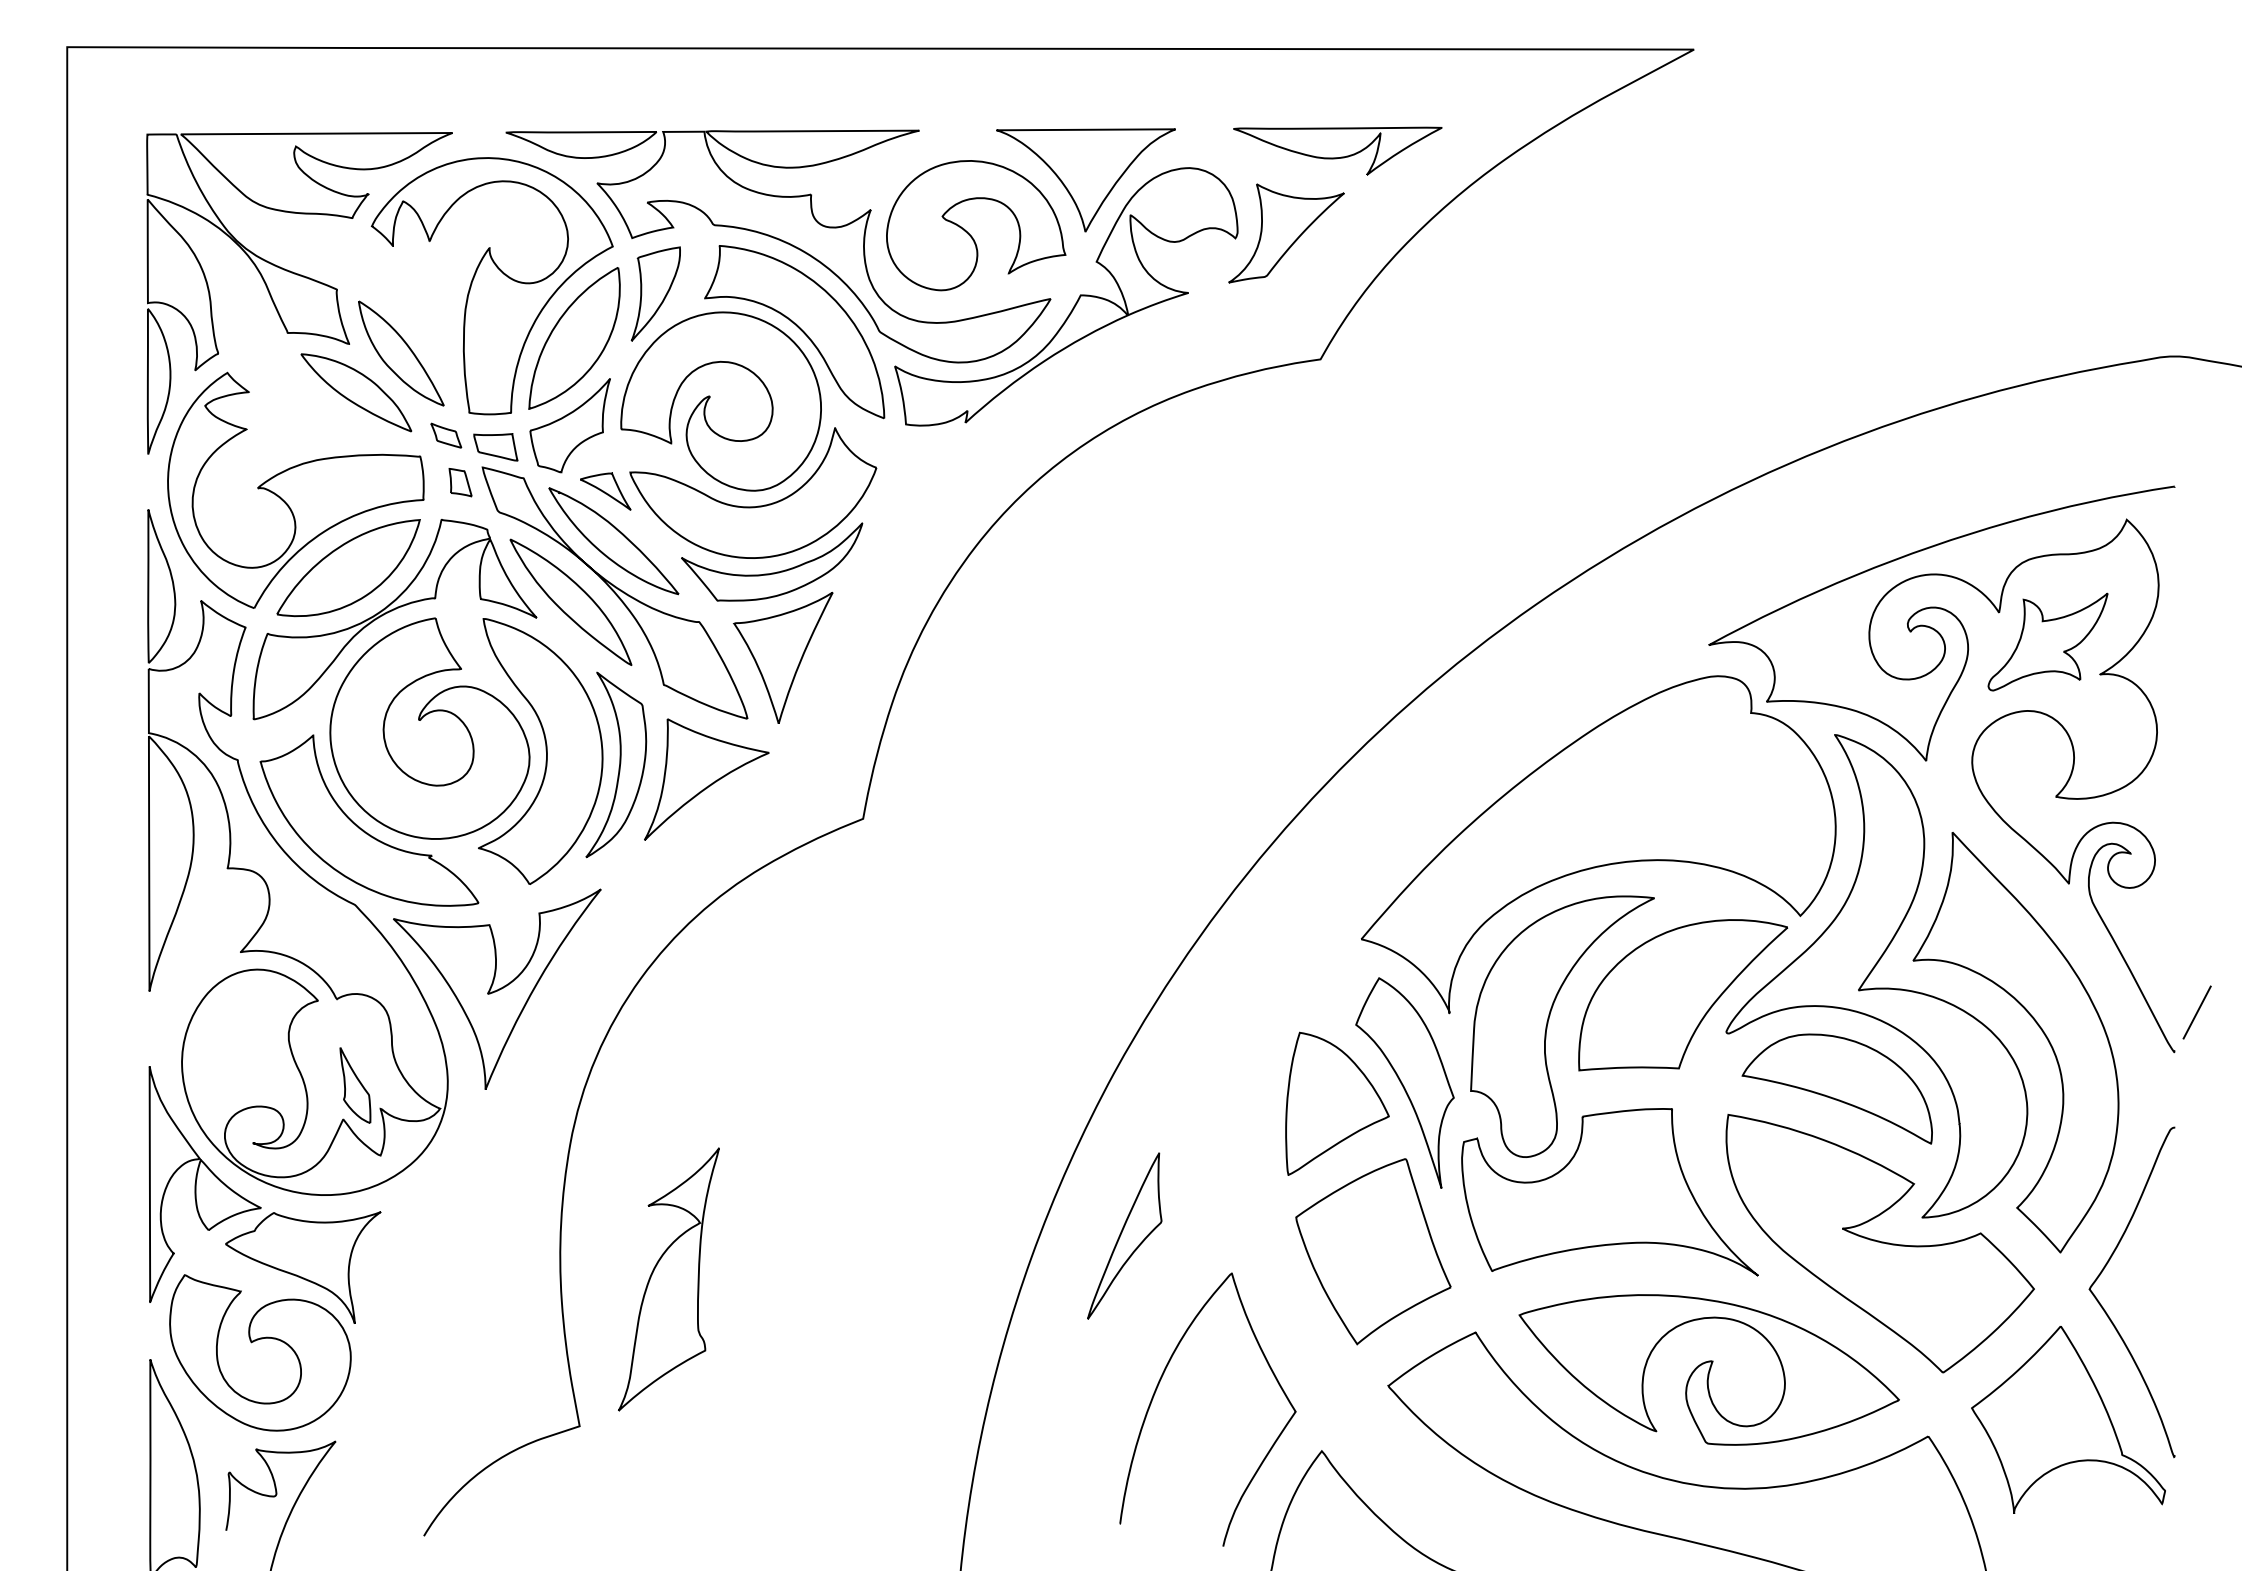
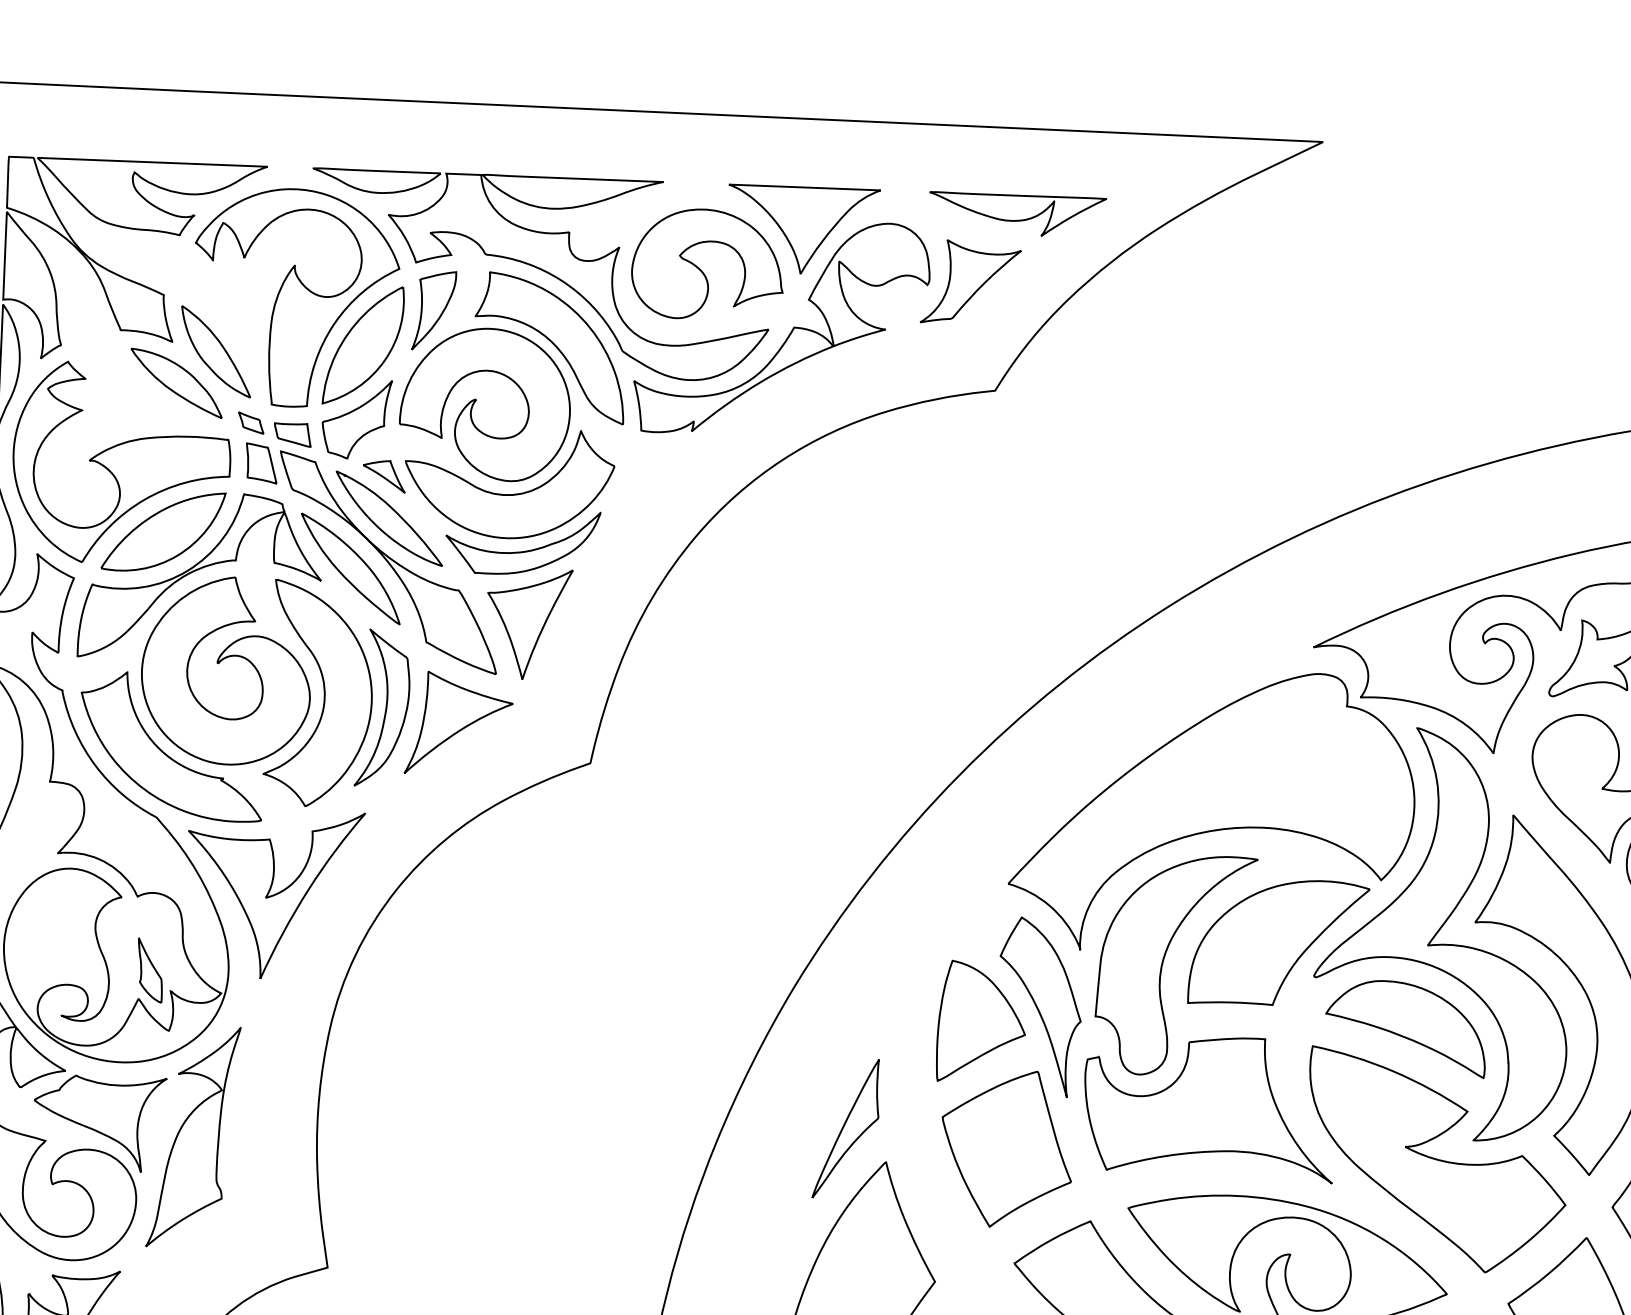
part: (460, 482) -> (261, 463), size x1.67
part: (1124, 1235) -> (846, 1128), moved
part: (668, 1279) -> (193, 1137), moved

